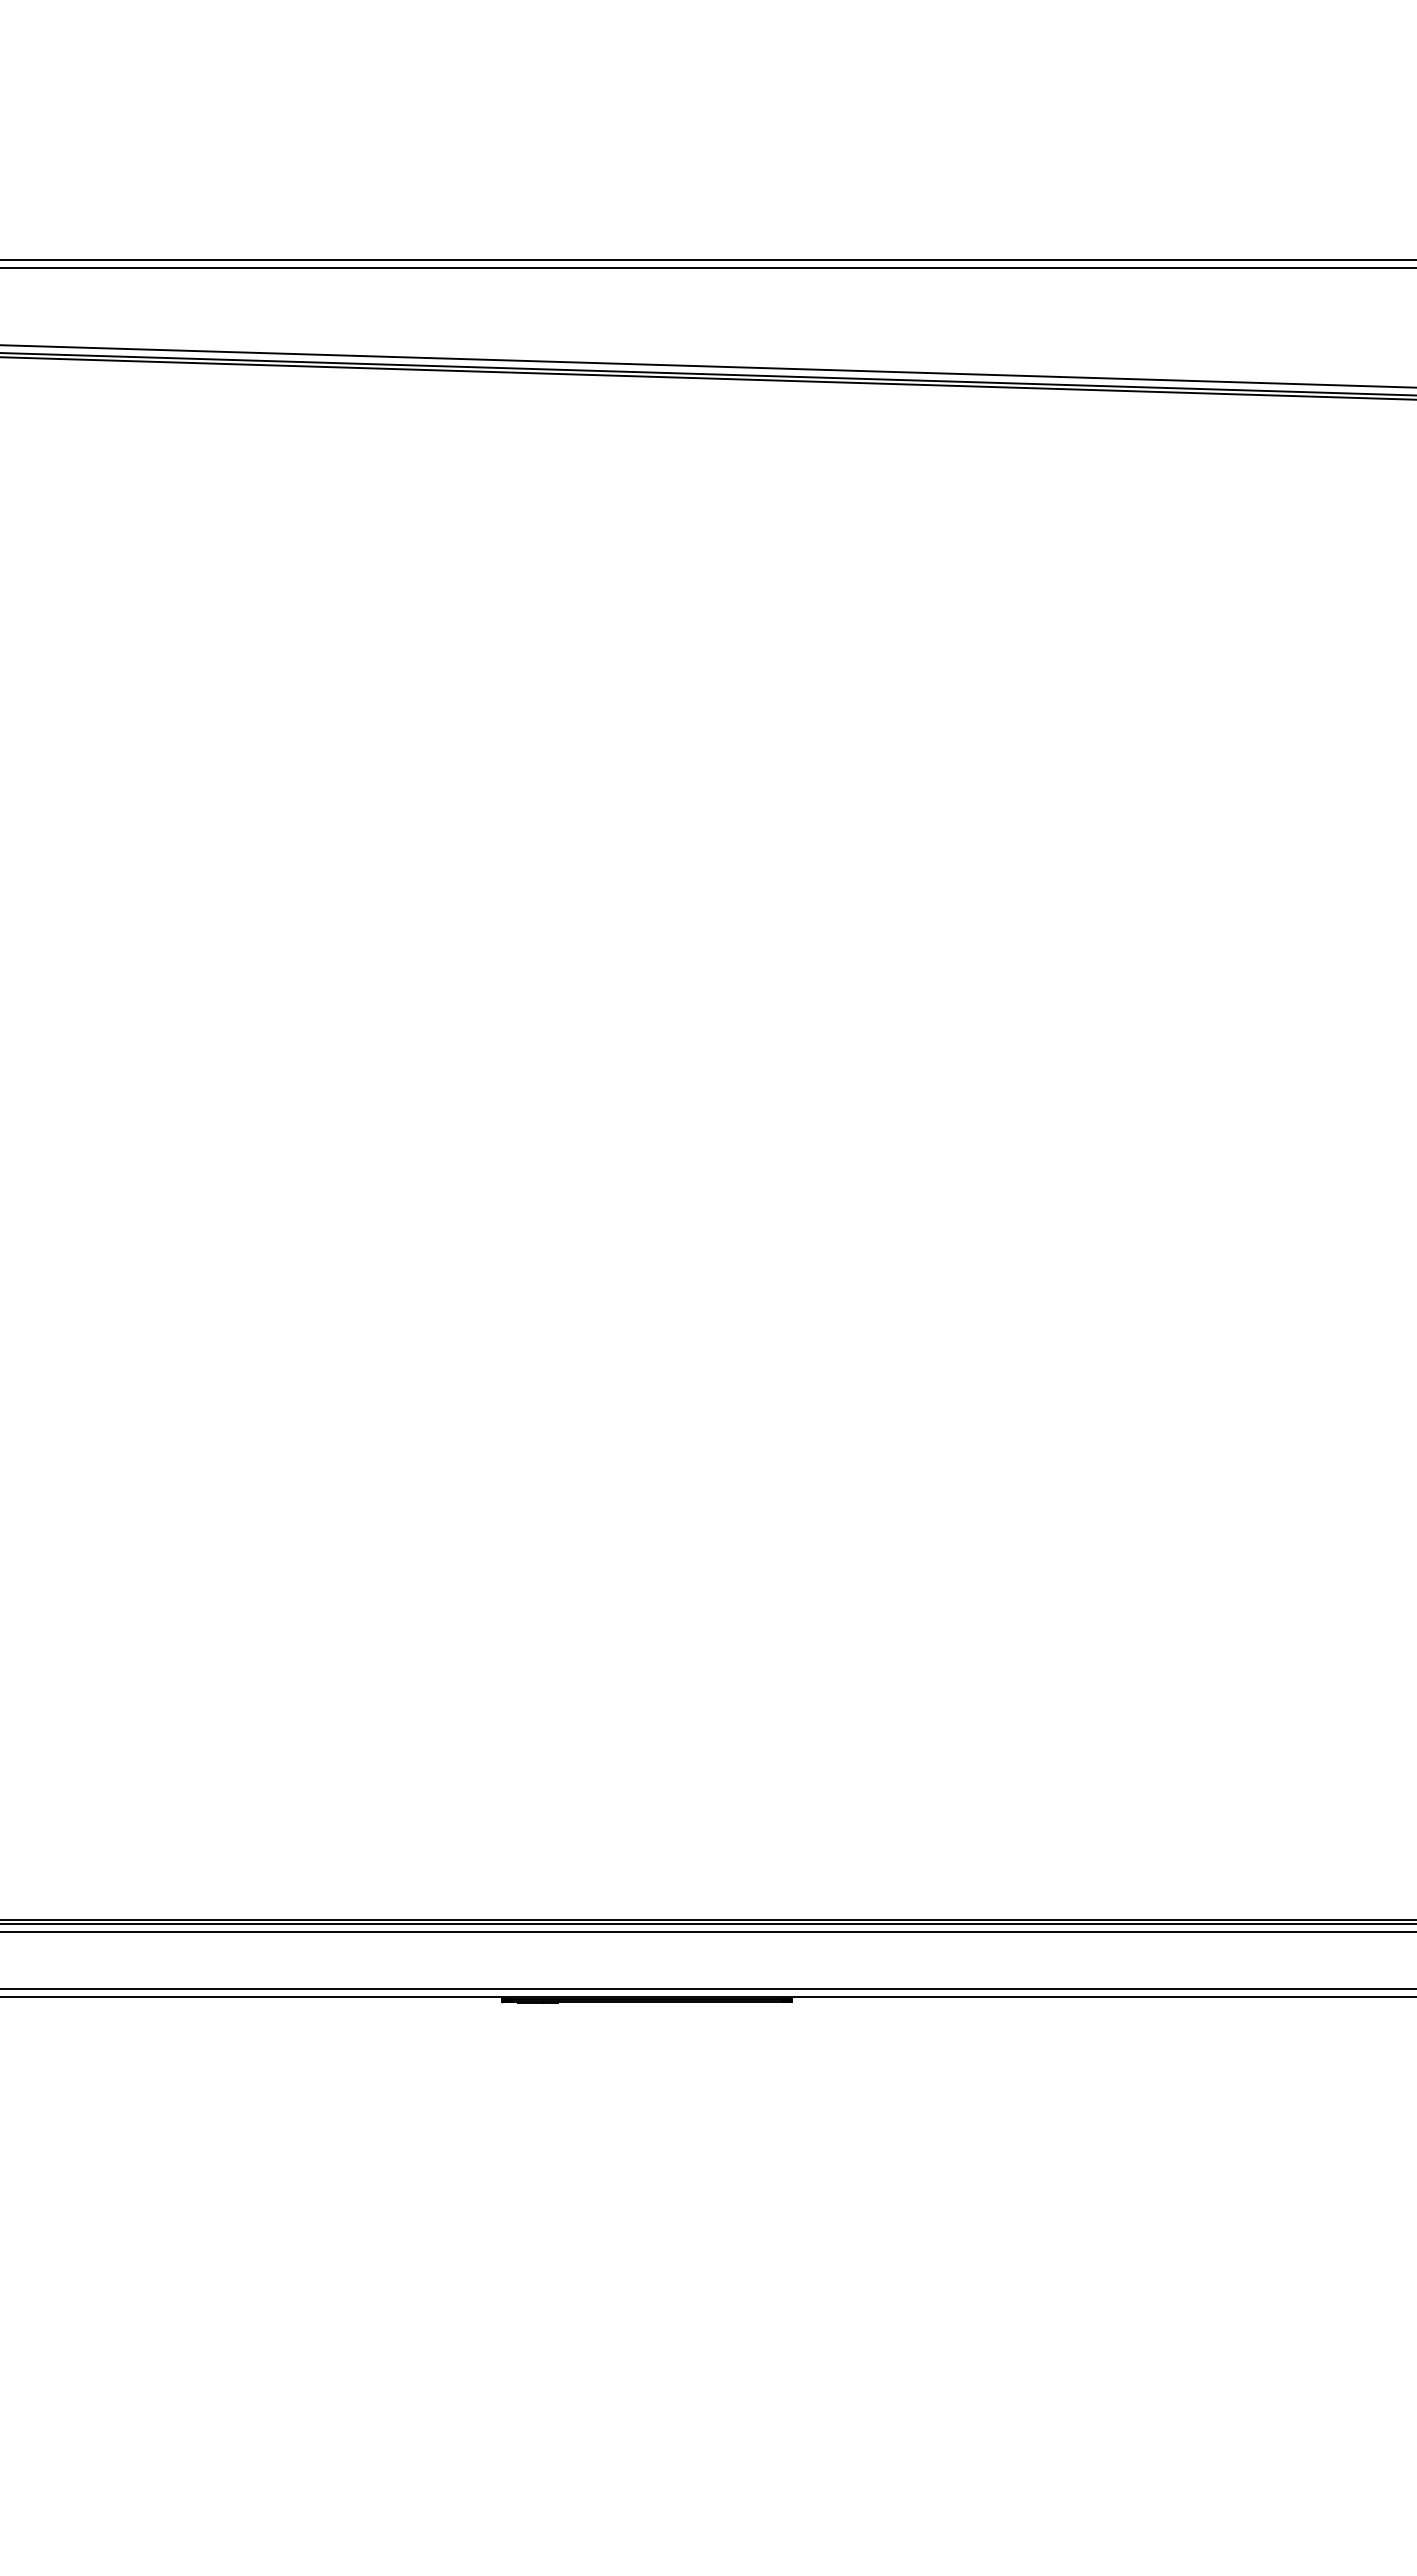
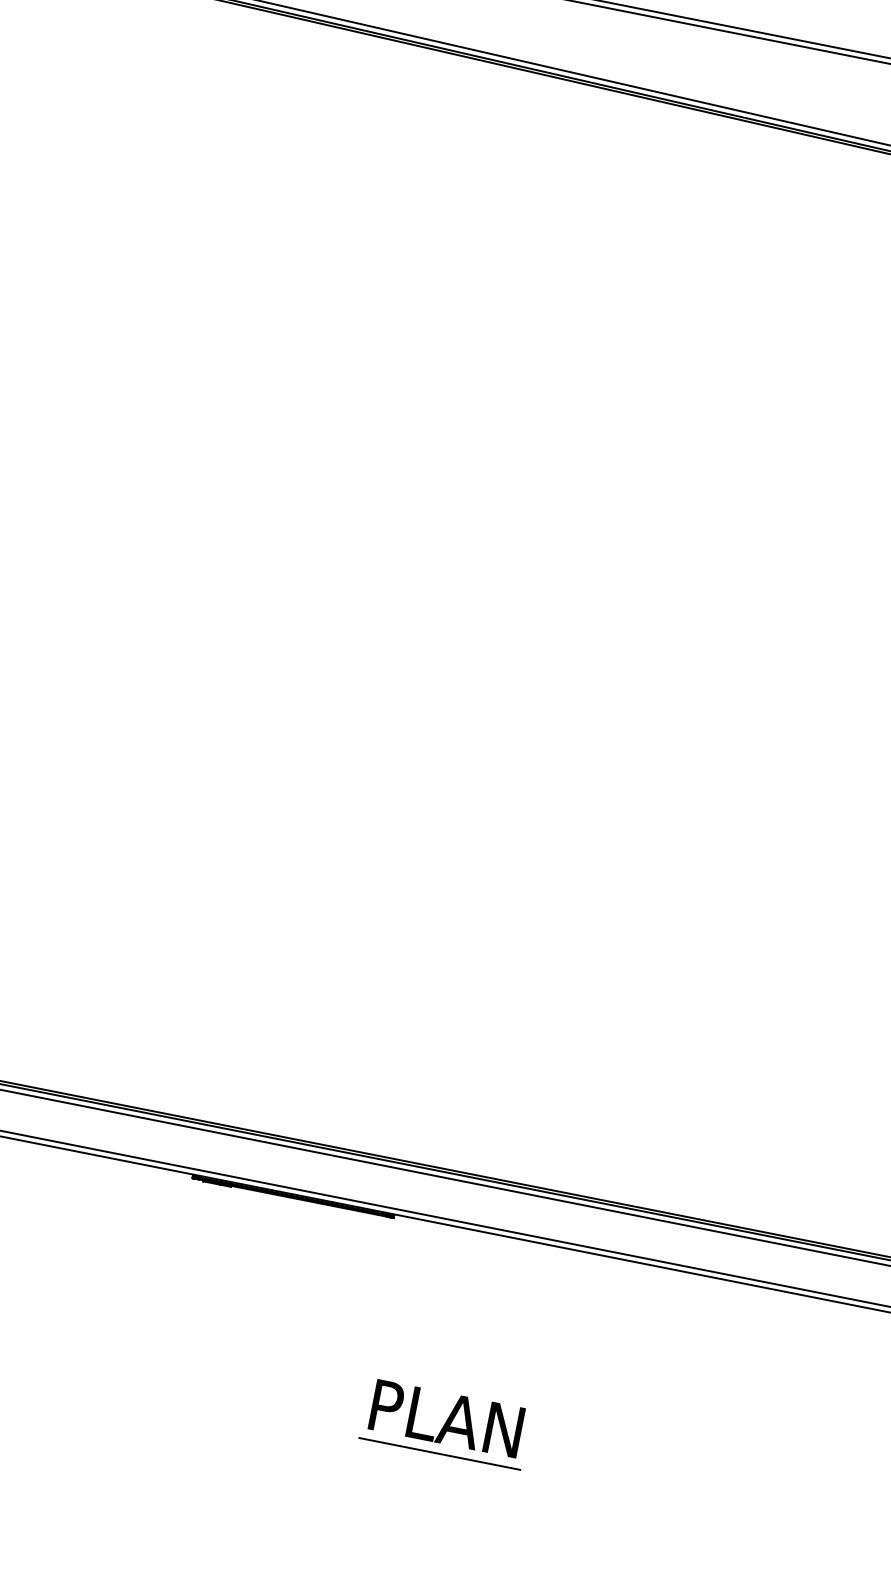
part: (920, 2272) -> (445, 1423), added

